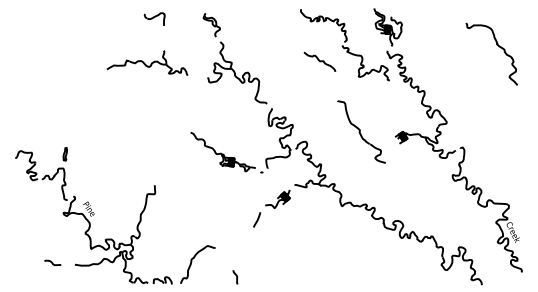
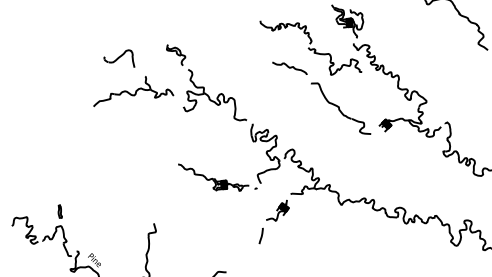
part: (154, 18) -> (119, 60), size x1.43
part: (147, 62) -> (131, 91), moved
part: (361, 131) -> (340, 108), moved

